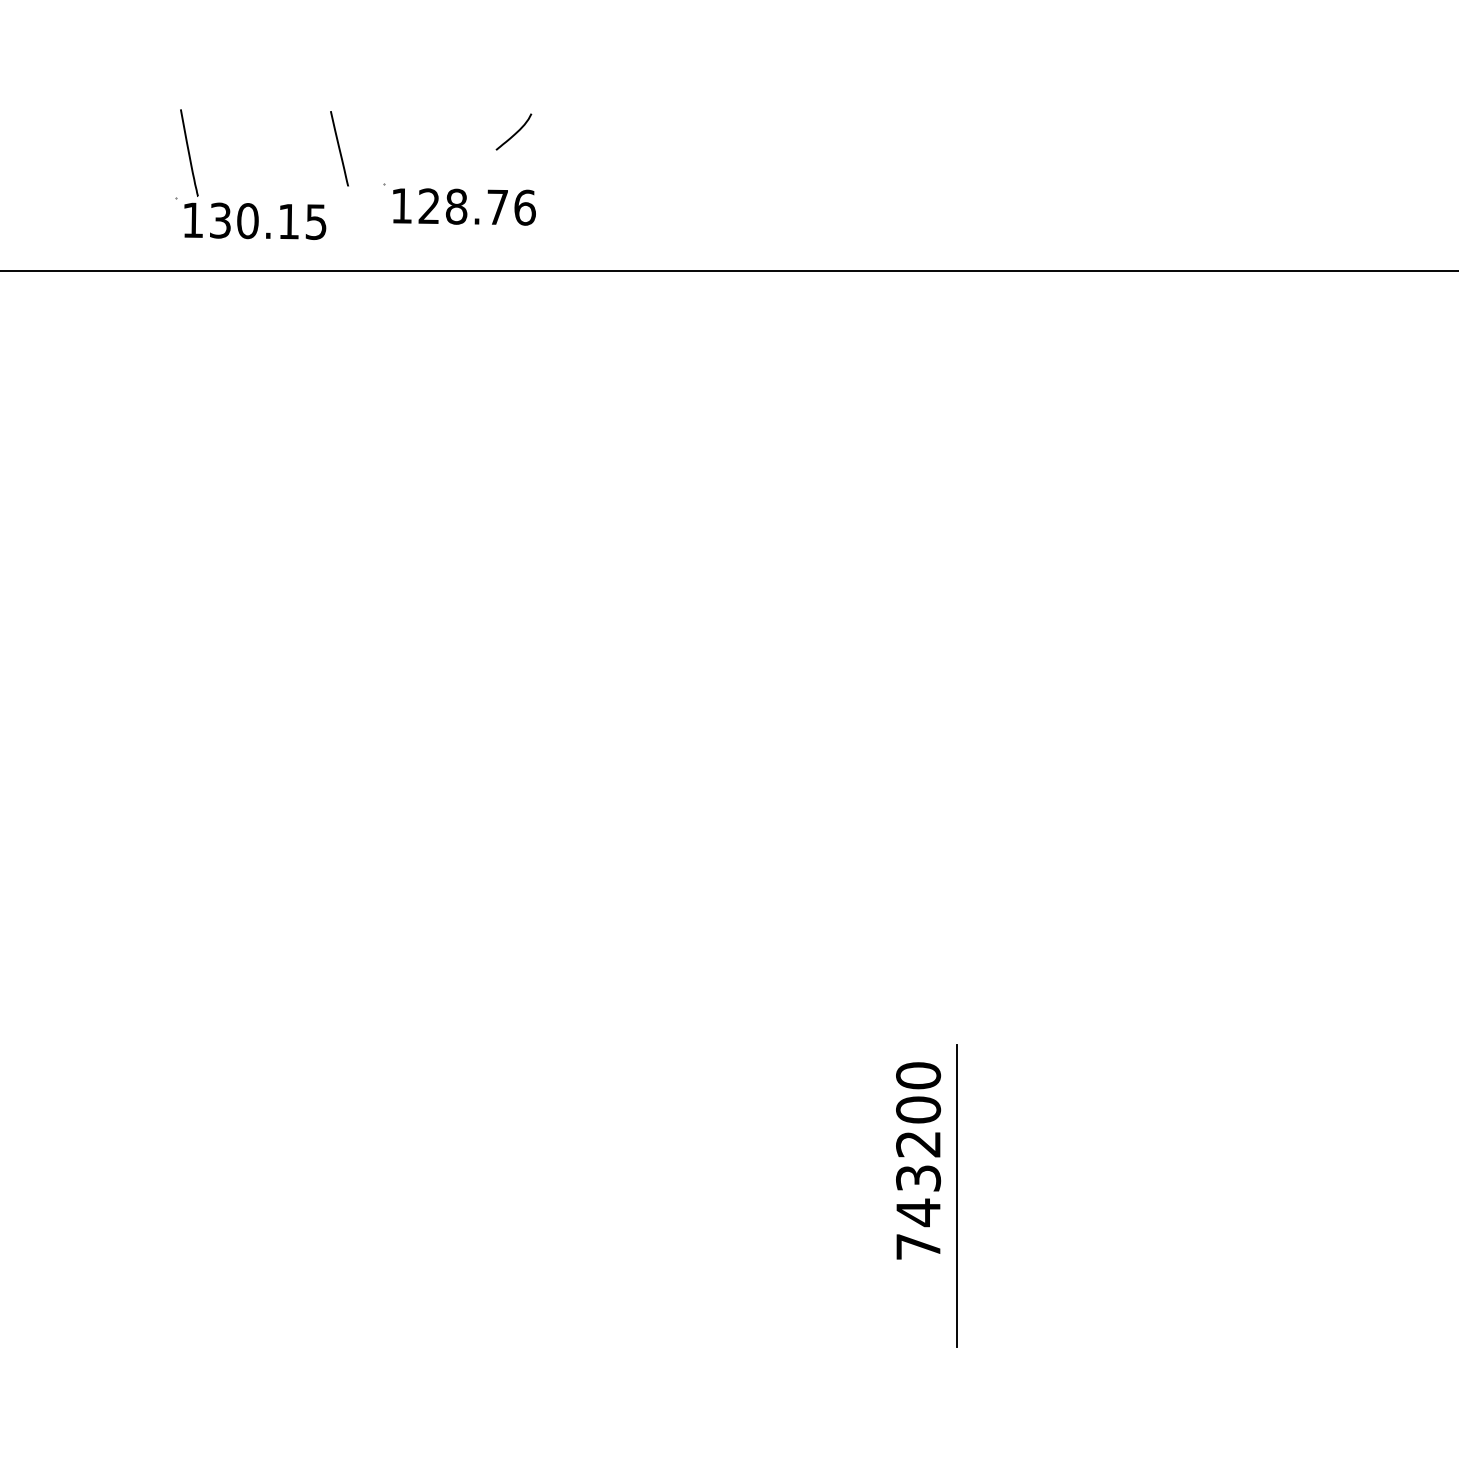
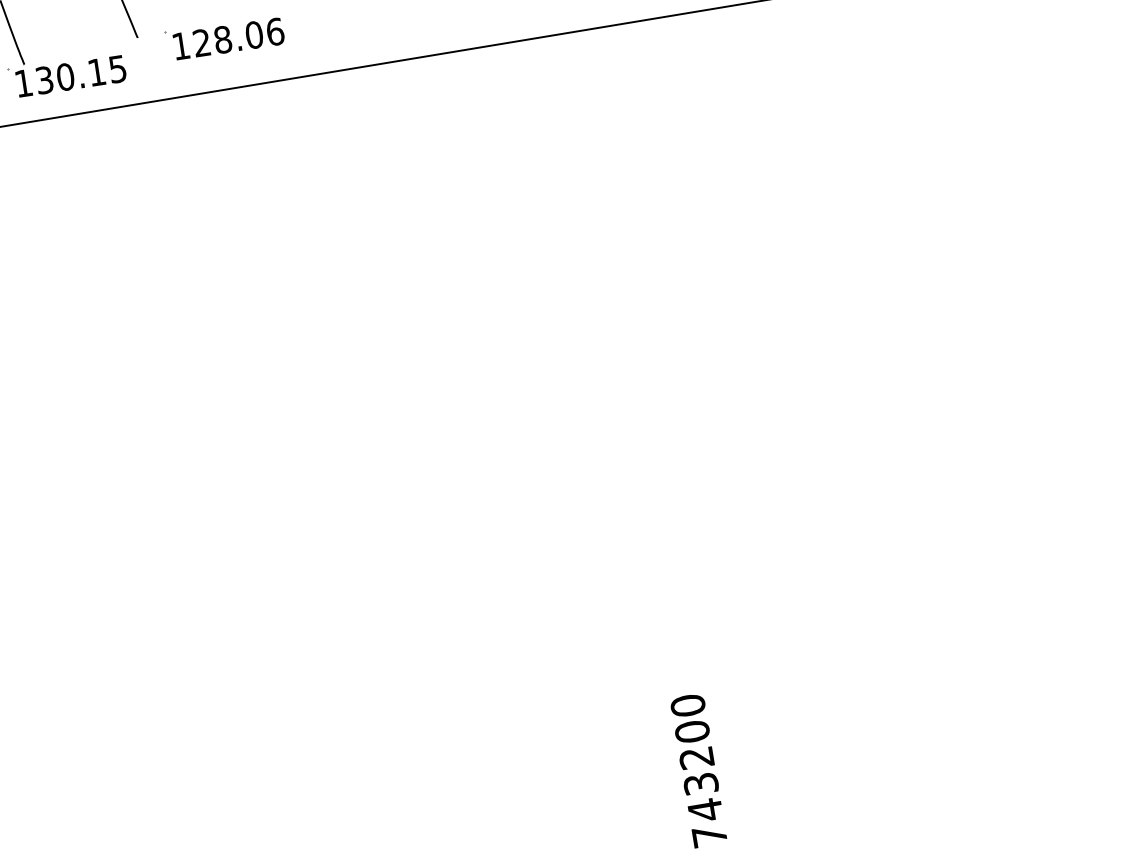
text: (497, 207) -> (254, 35), 128.76 -> 128.06
text: (918, 1160) -> (698, 770), moved
line: (956, 1196) -> (729, 731), removed

